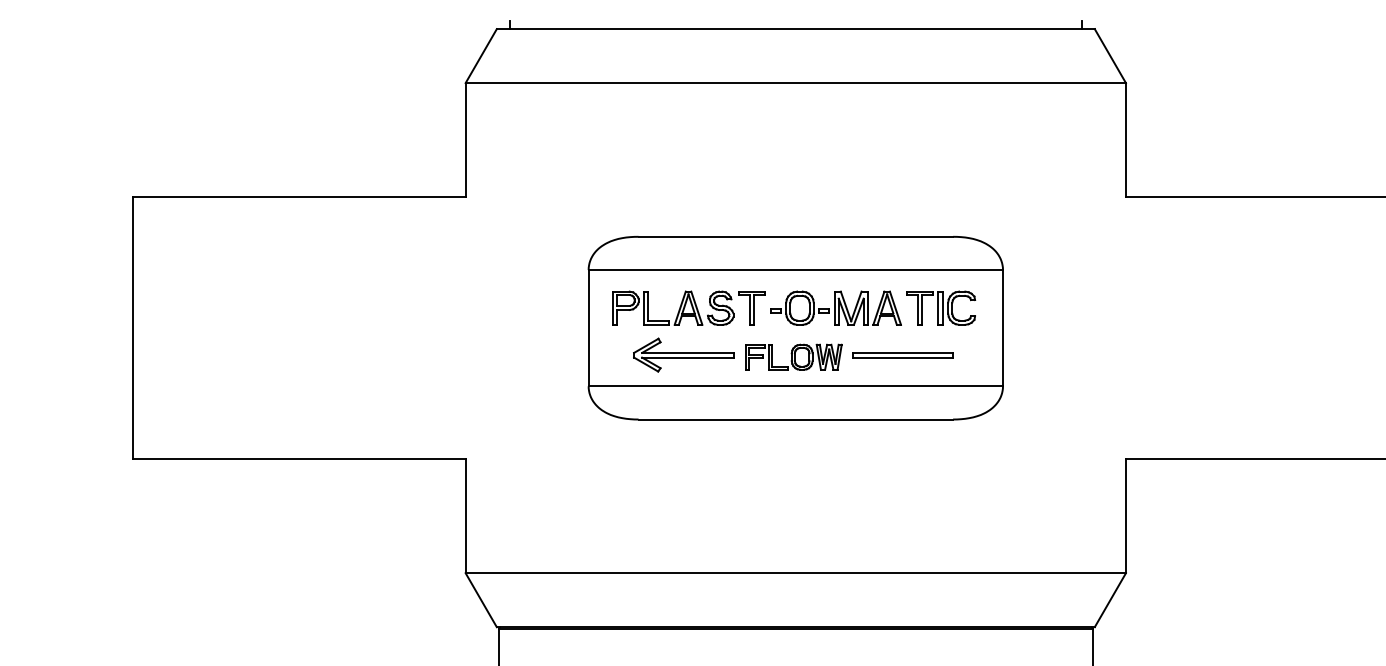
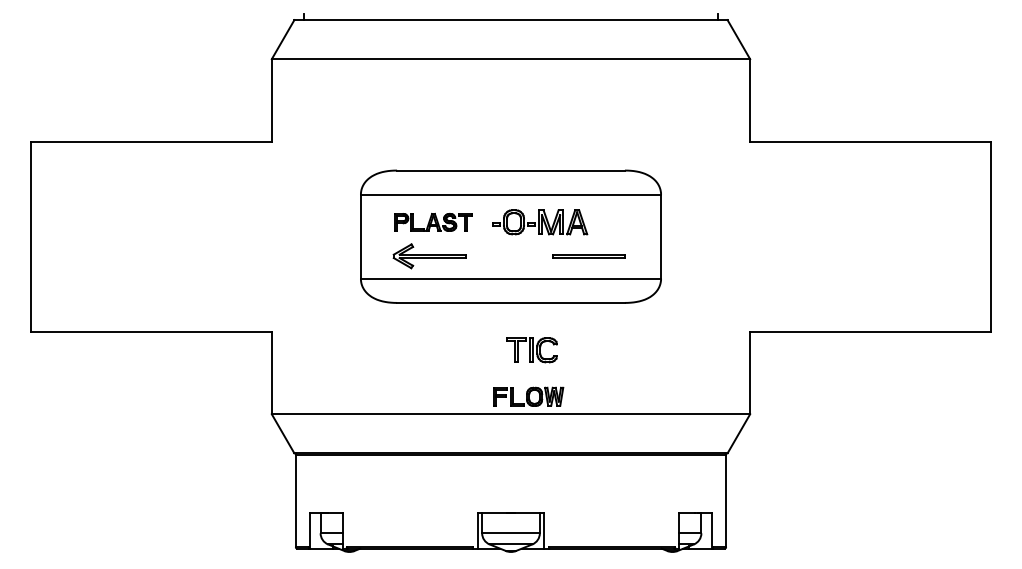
part: (688, 308) -> (433, 222), size x0.7
part: (940, 308) -> (531, 350), moved
part: (793, 356) -> (528, 396), moved

